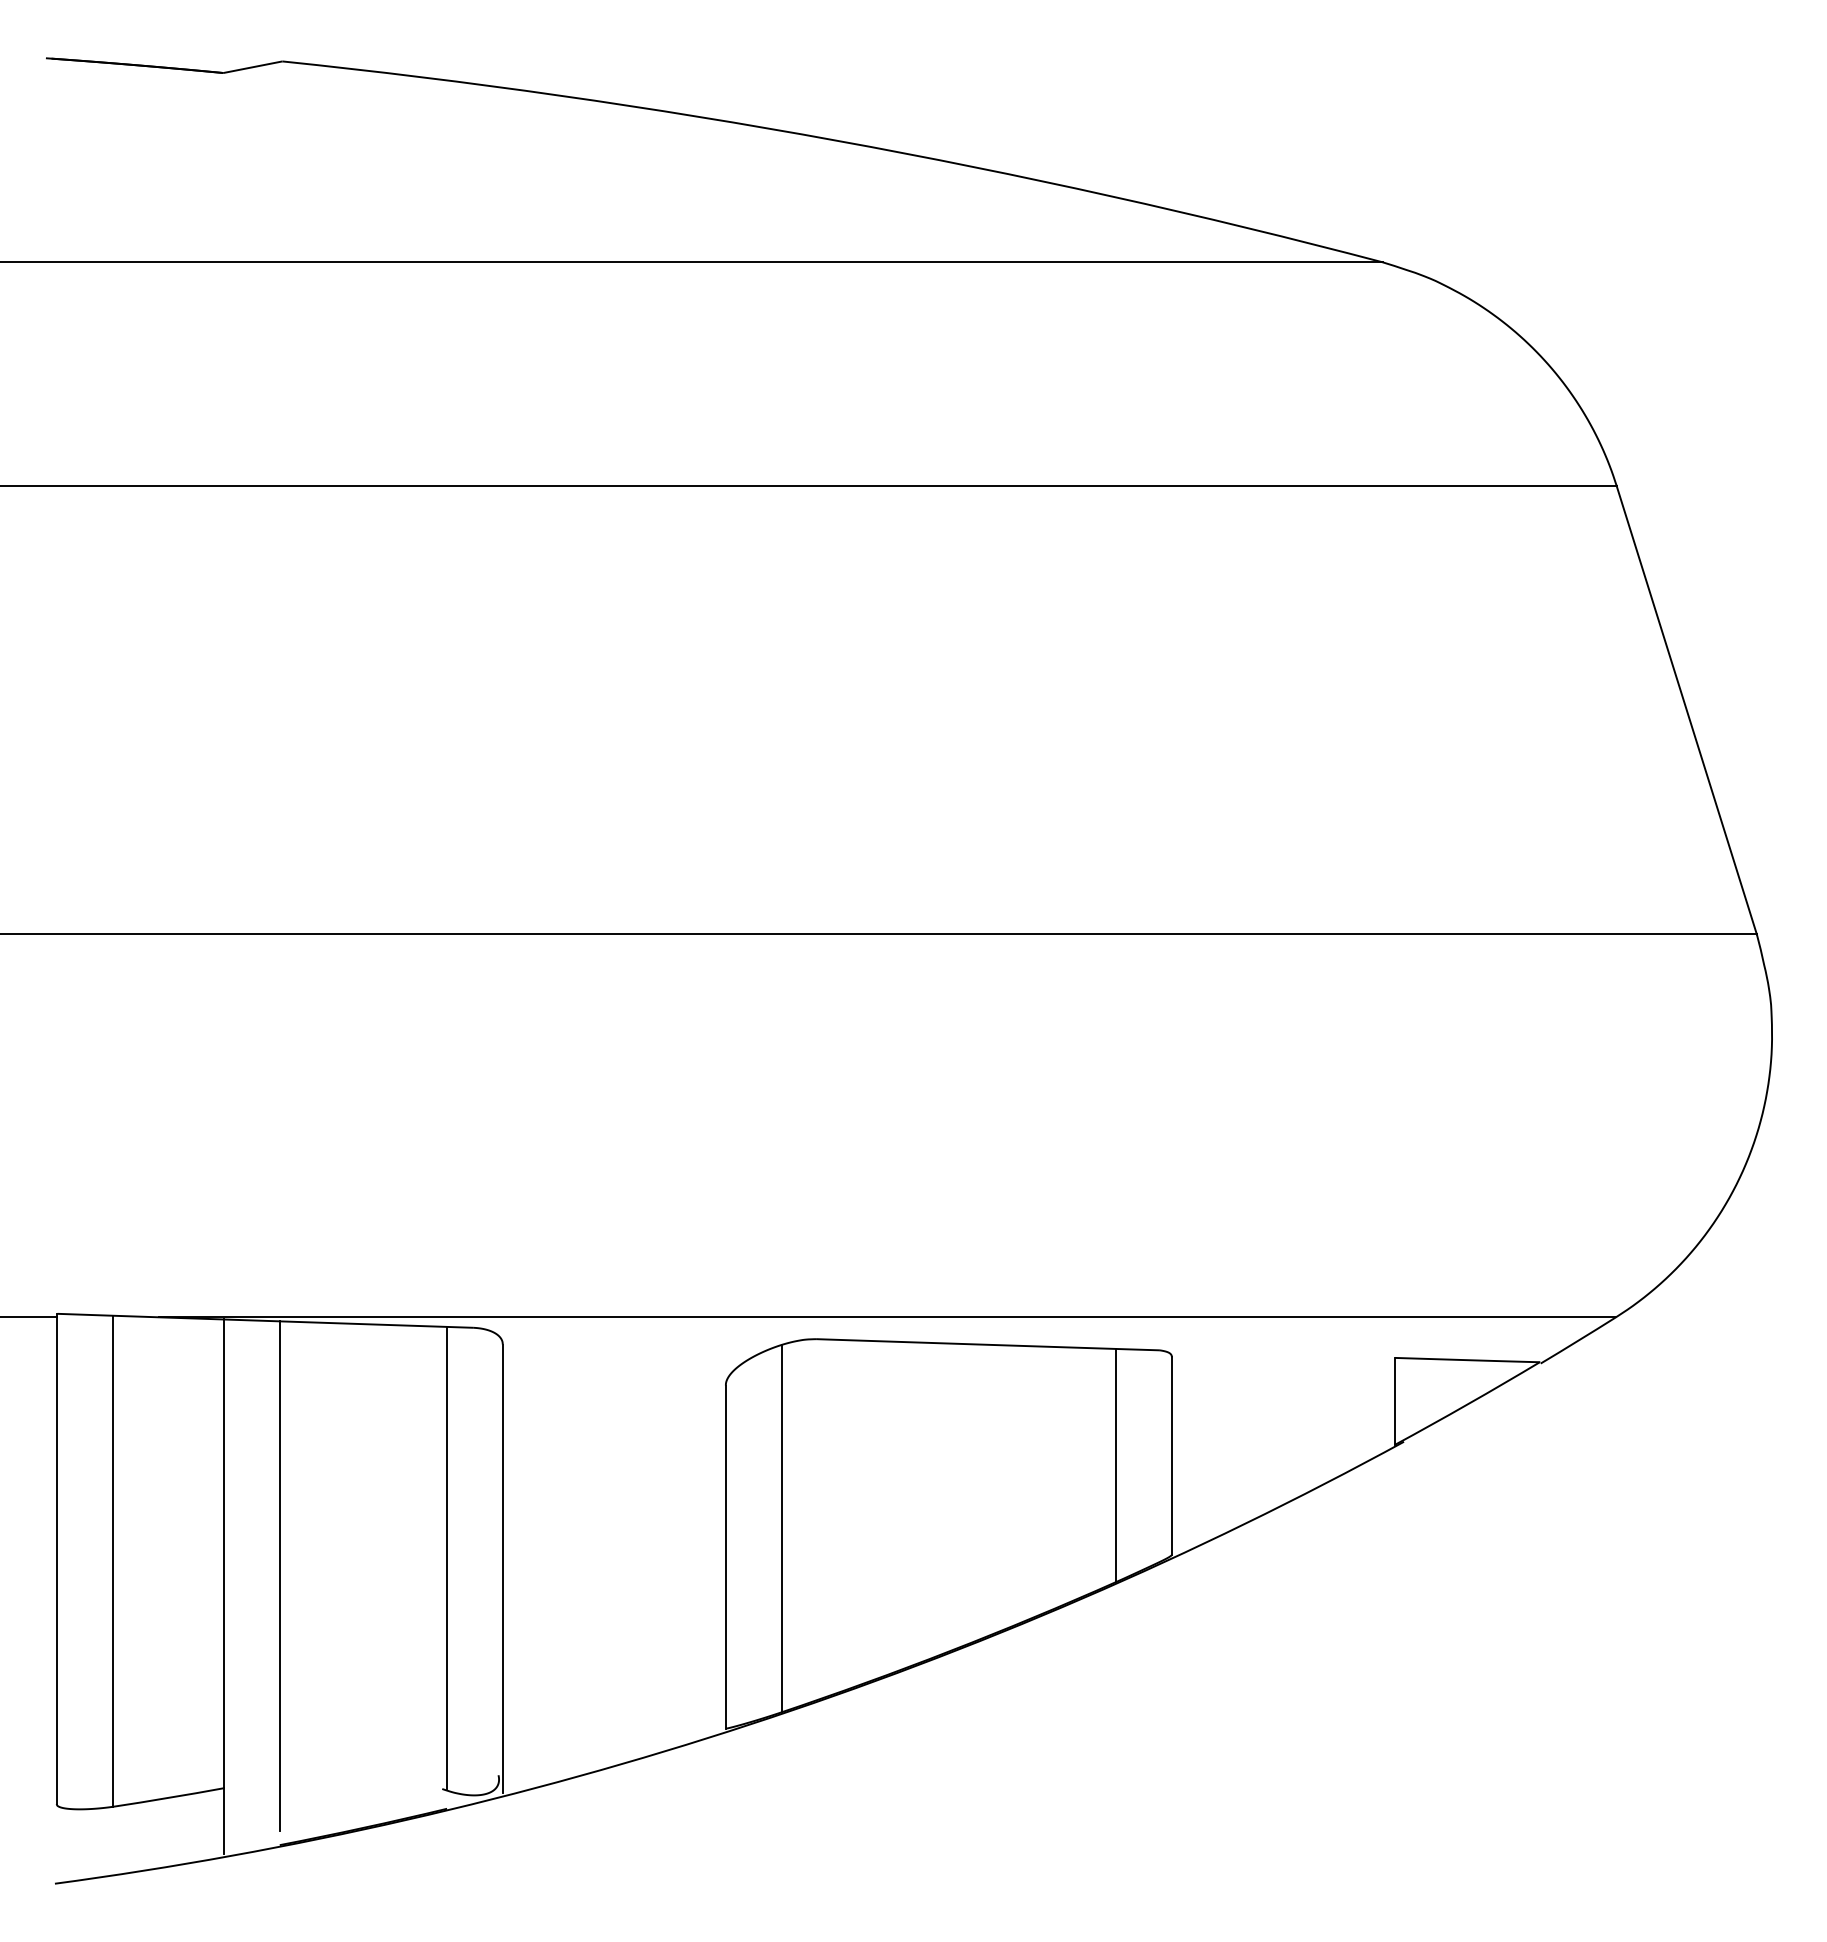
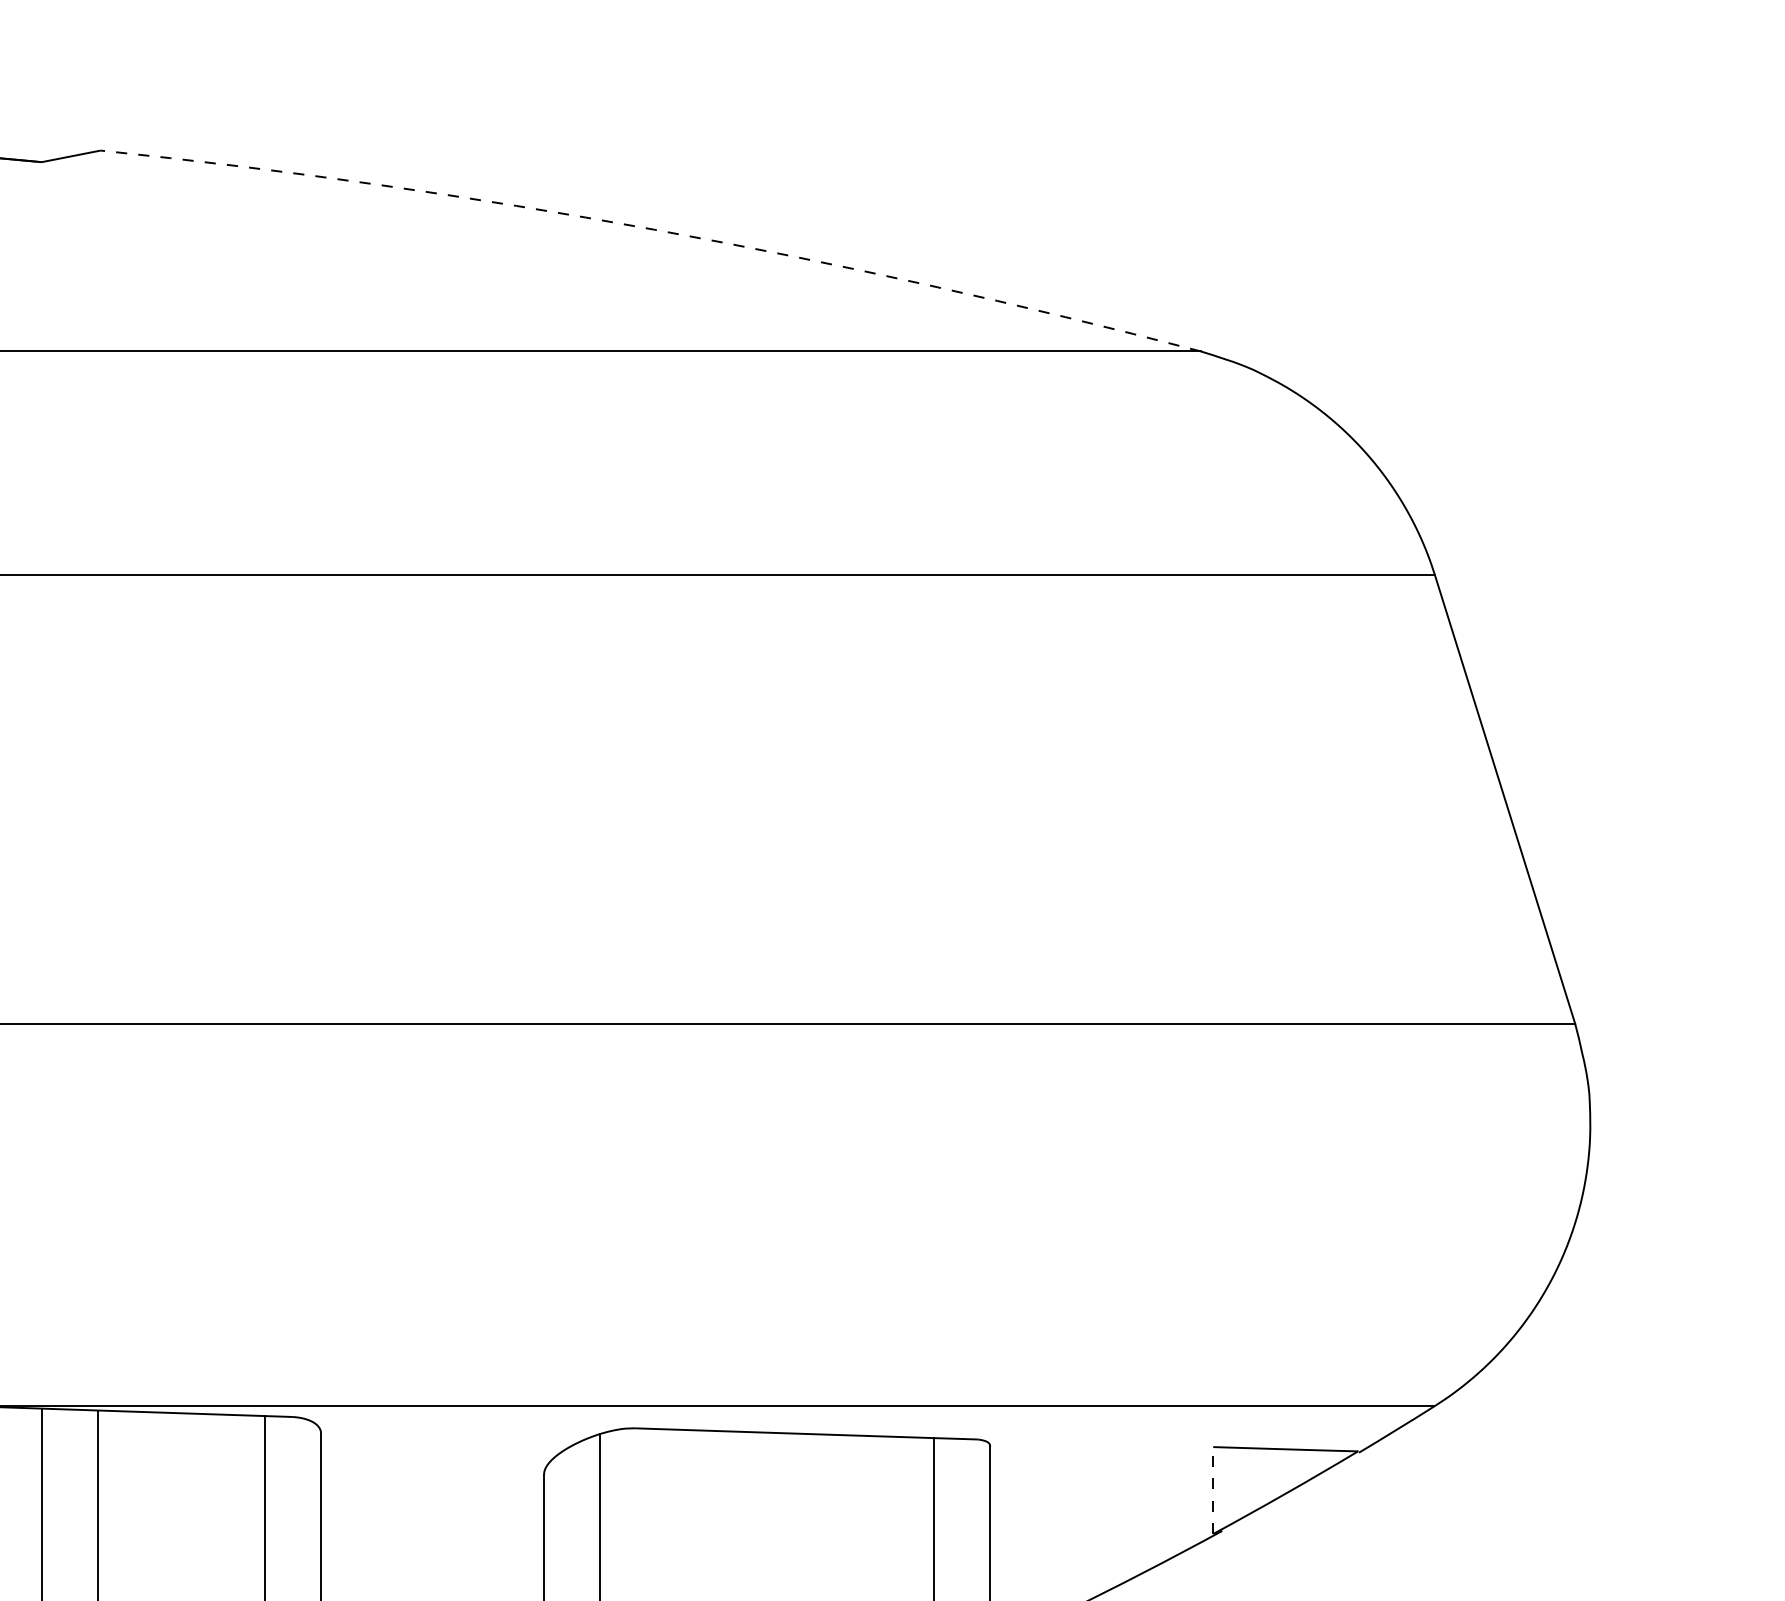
arc: (836, 140) -> (654, 229), solid -> dashed
line: (1394, 1400) -> (1212, 1489), solid -> dashed

